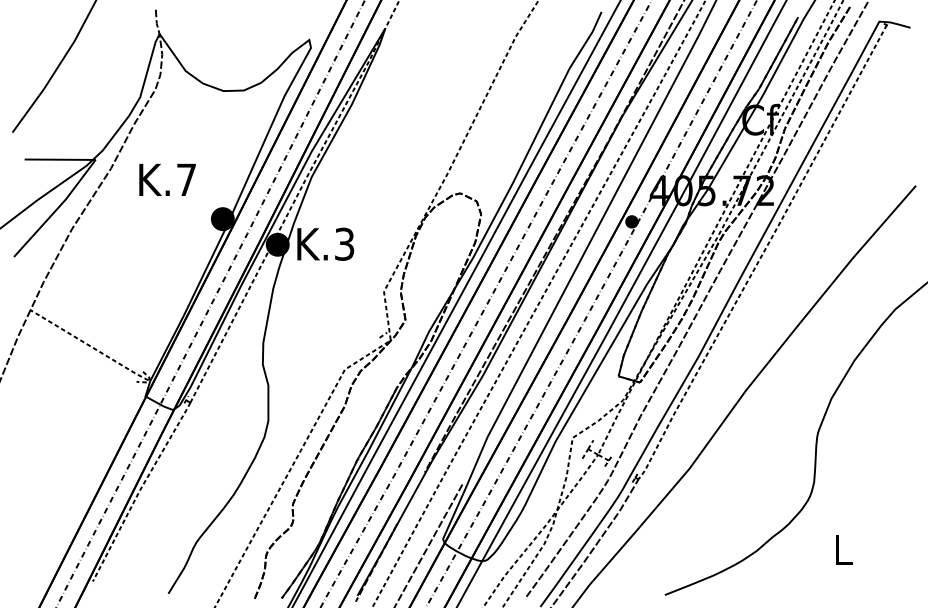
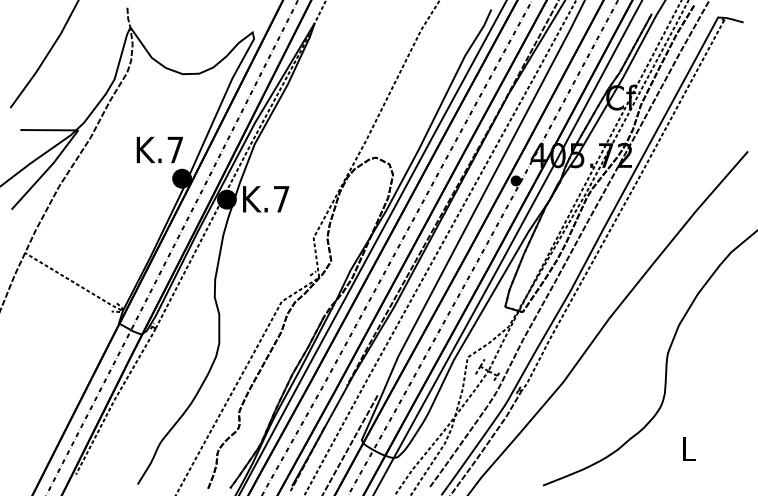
text: (167, 179) -> (159, 149), moved
text: (344, 243) -> (281, 198), K.3 -> K.7

